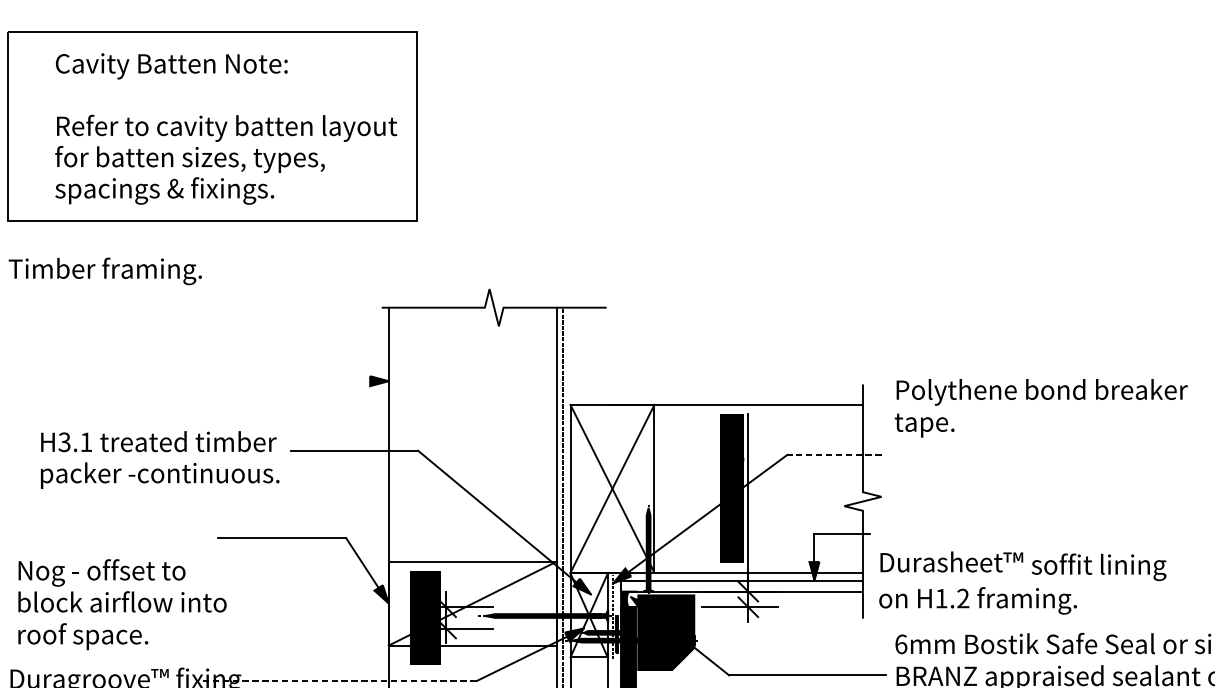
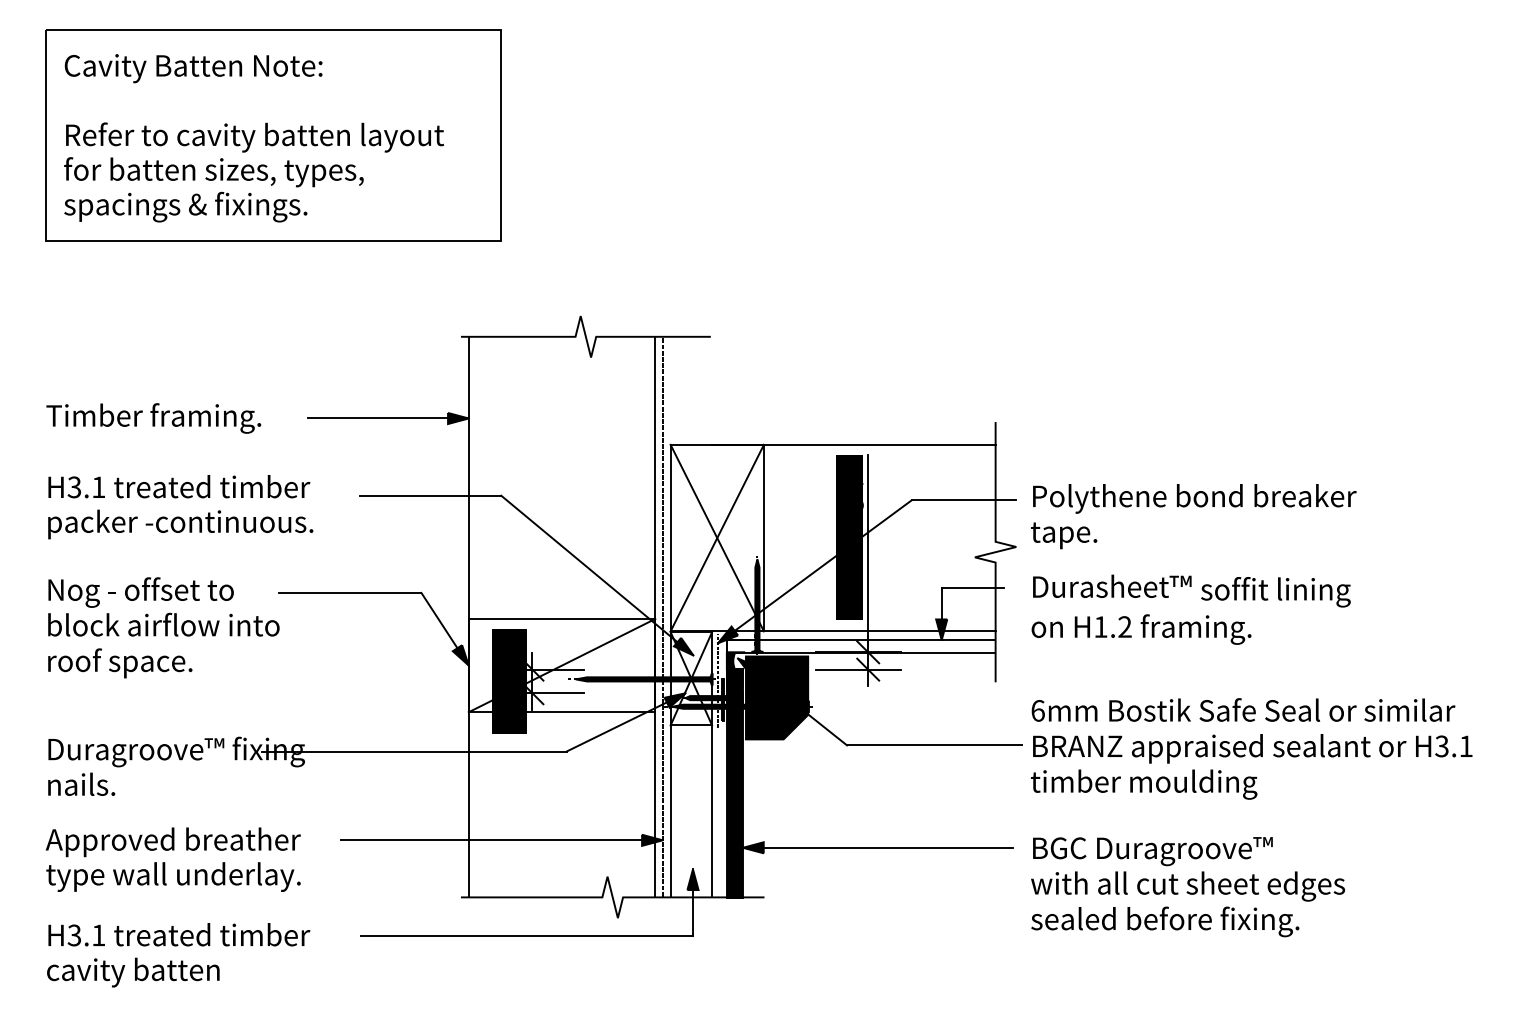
text: (226, 129) -> (254, 138), moved
text: (105, 271) -> (153, 418), moved
line: (316, 381) -> (388, 418), added
text: (1041, 408) -> (1193, 516), moved
line: (834, 455) -> (963, 500), dashed -> solid
text: (159, 460) -> (180, 507), moved
text: (1022, 582) -> (1190, 609), moved
text: (122, 604) -> (163, 627), moved
line: (339, 680) -> (414, 751), dashed -> solid

